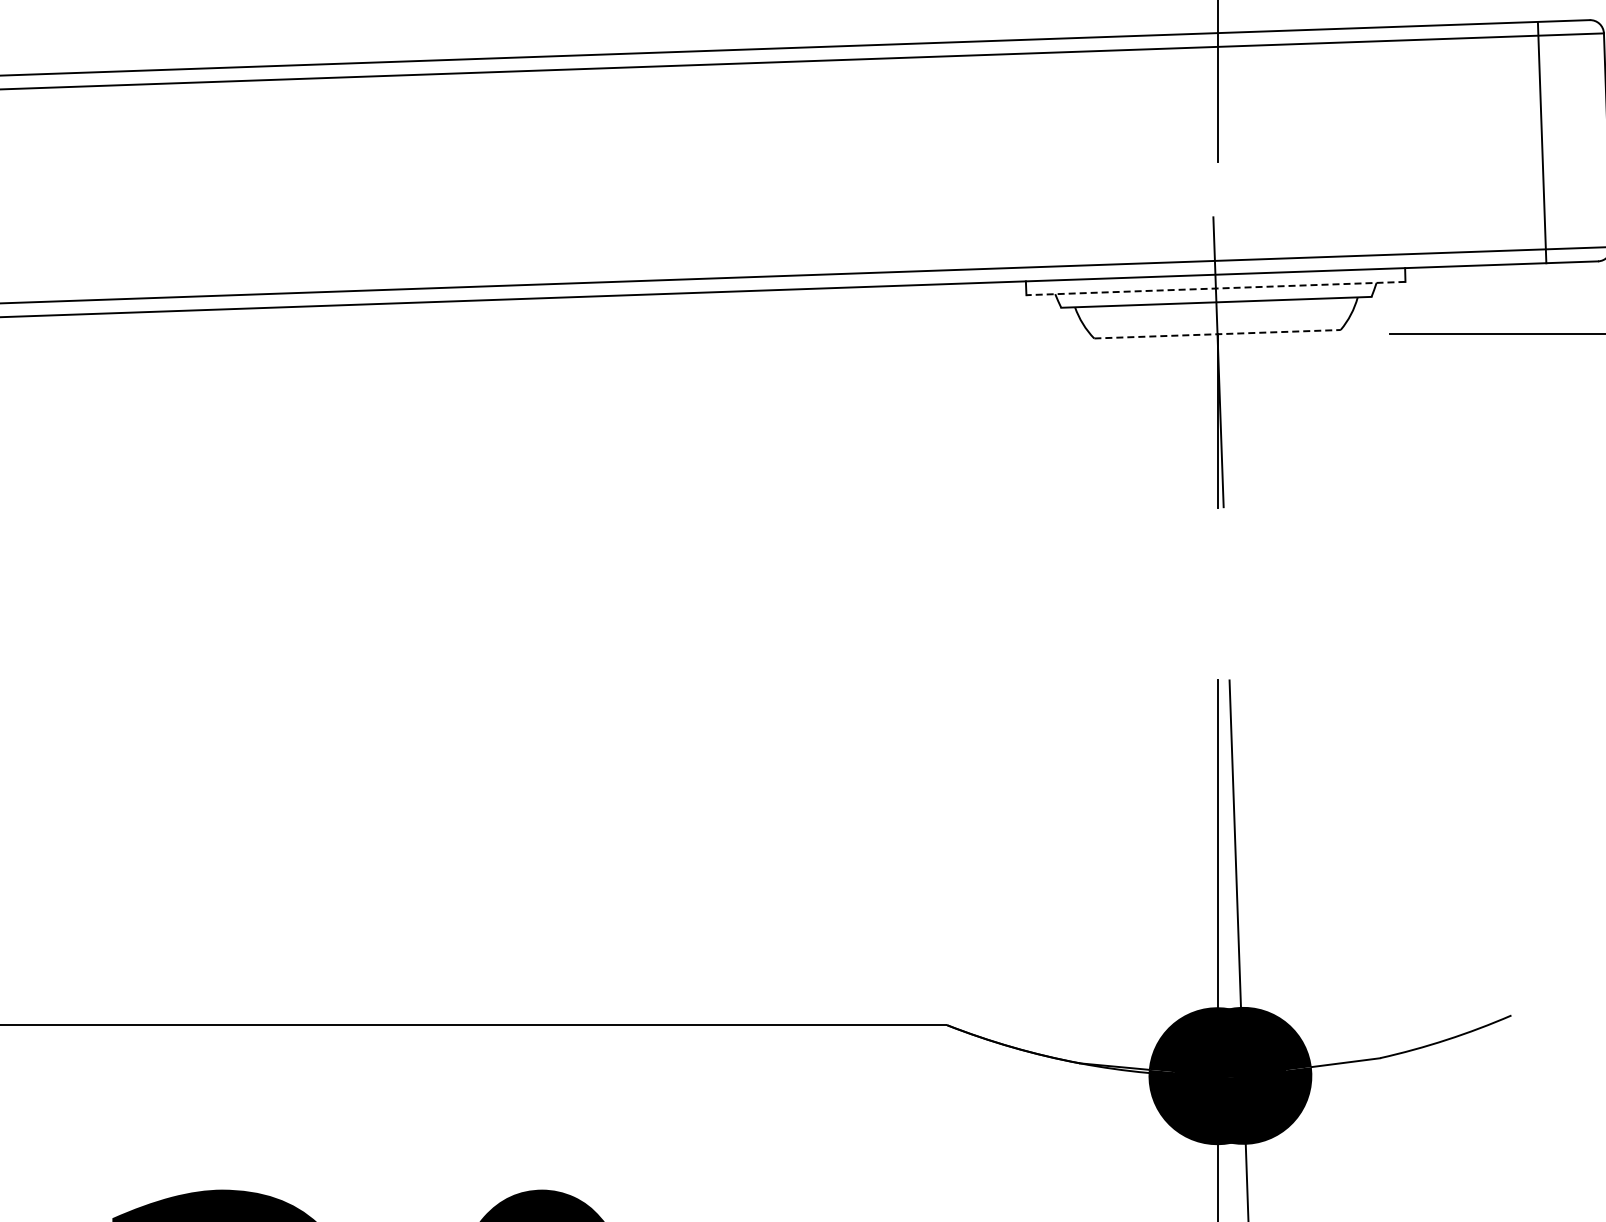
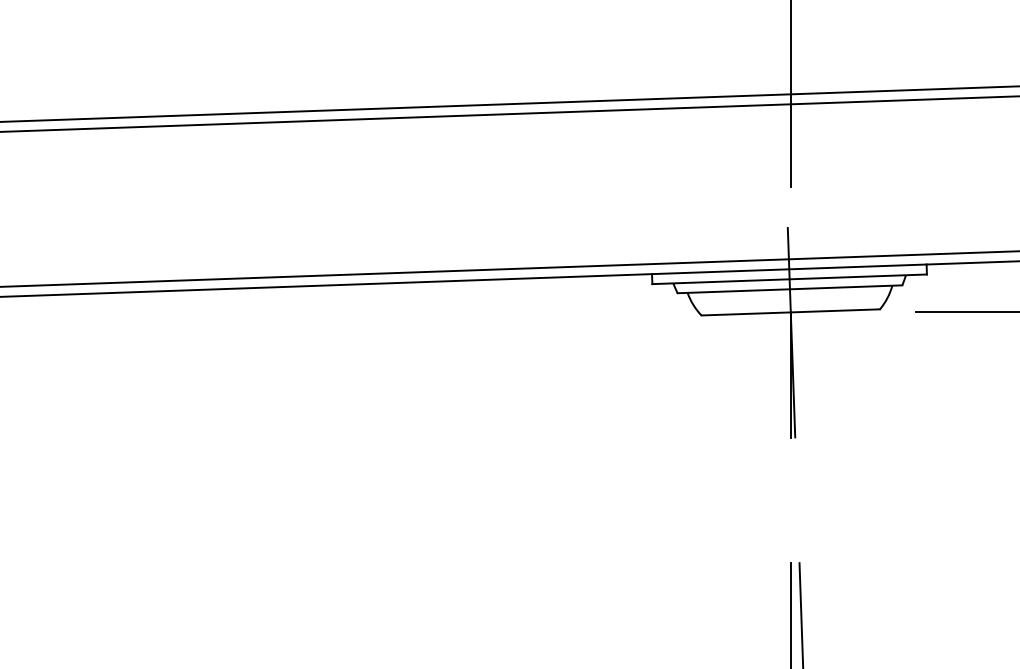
line: (1215, 288) -> (789, 279), dashed -> solid
line: (1218, 334) -> (791, 312), dashed -> solid

